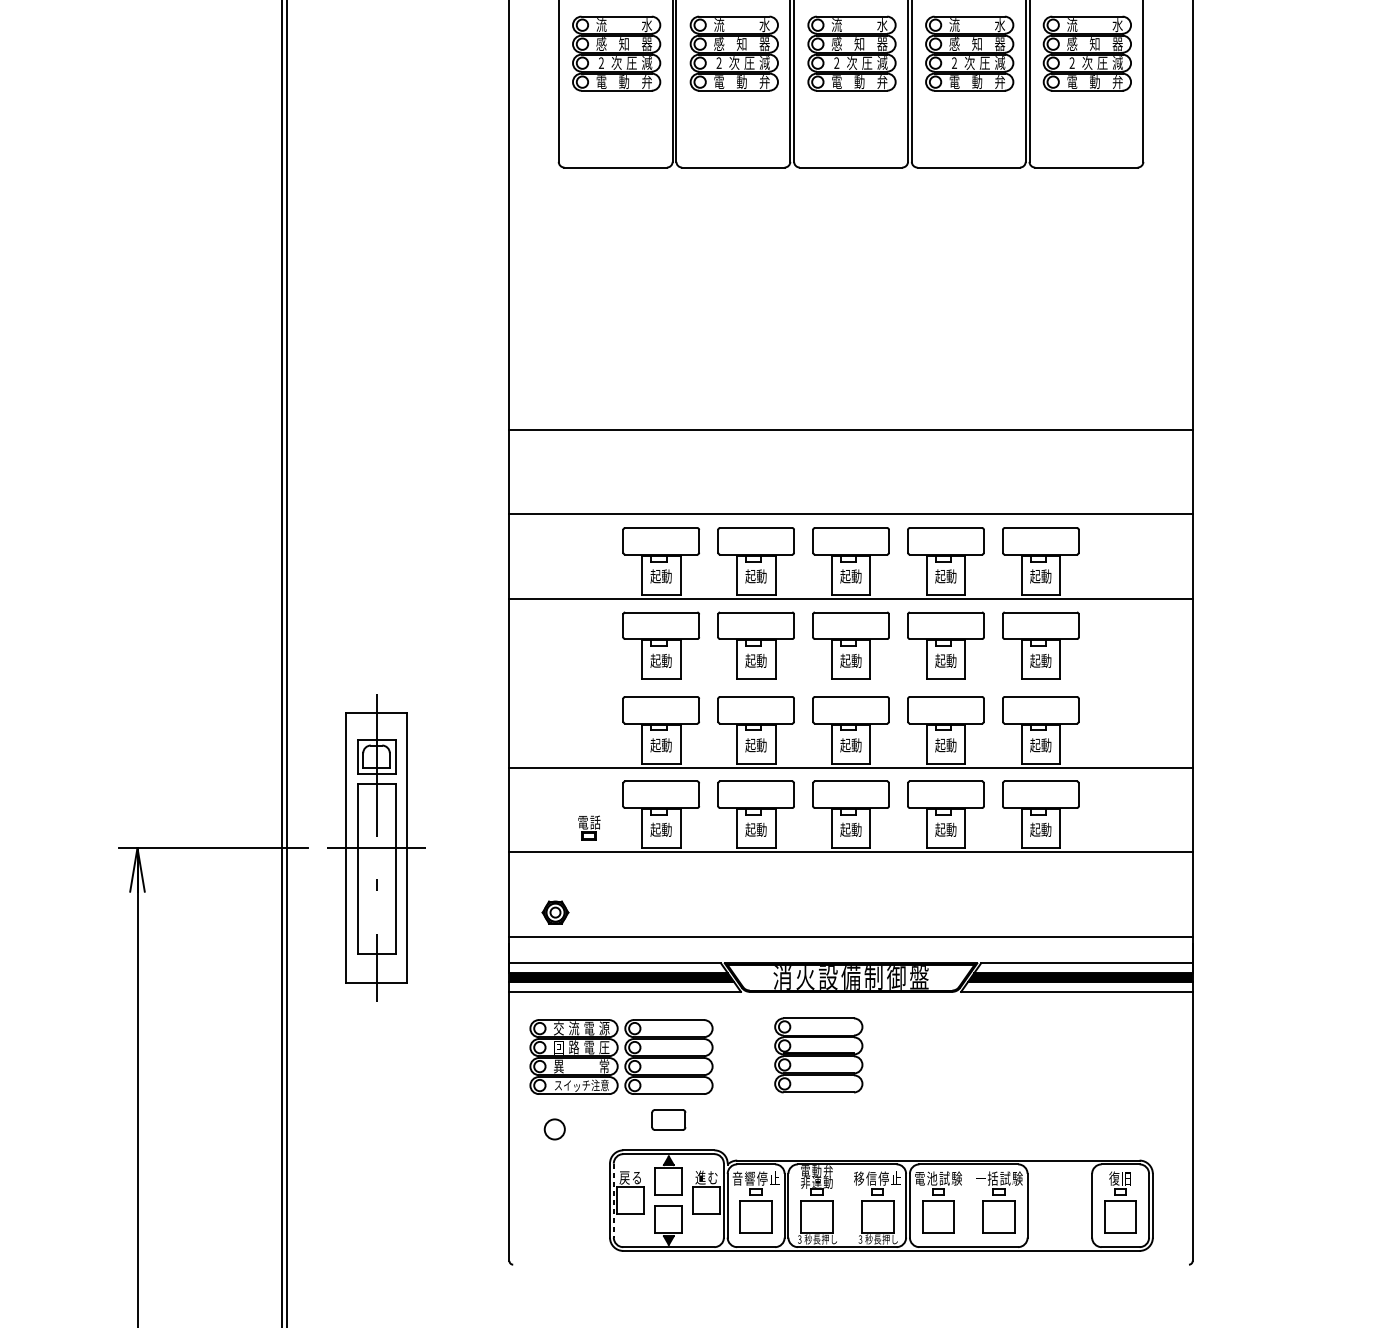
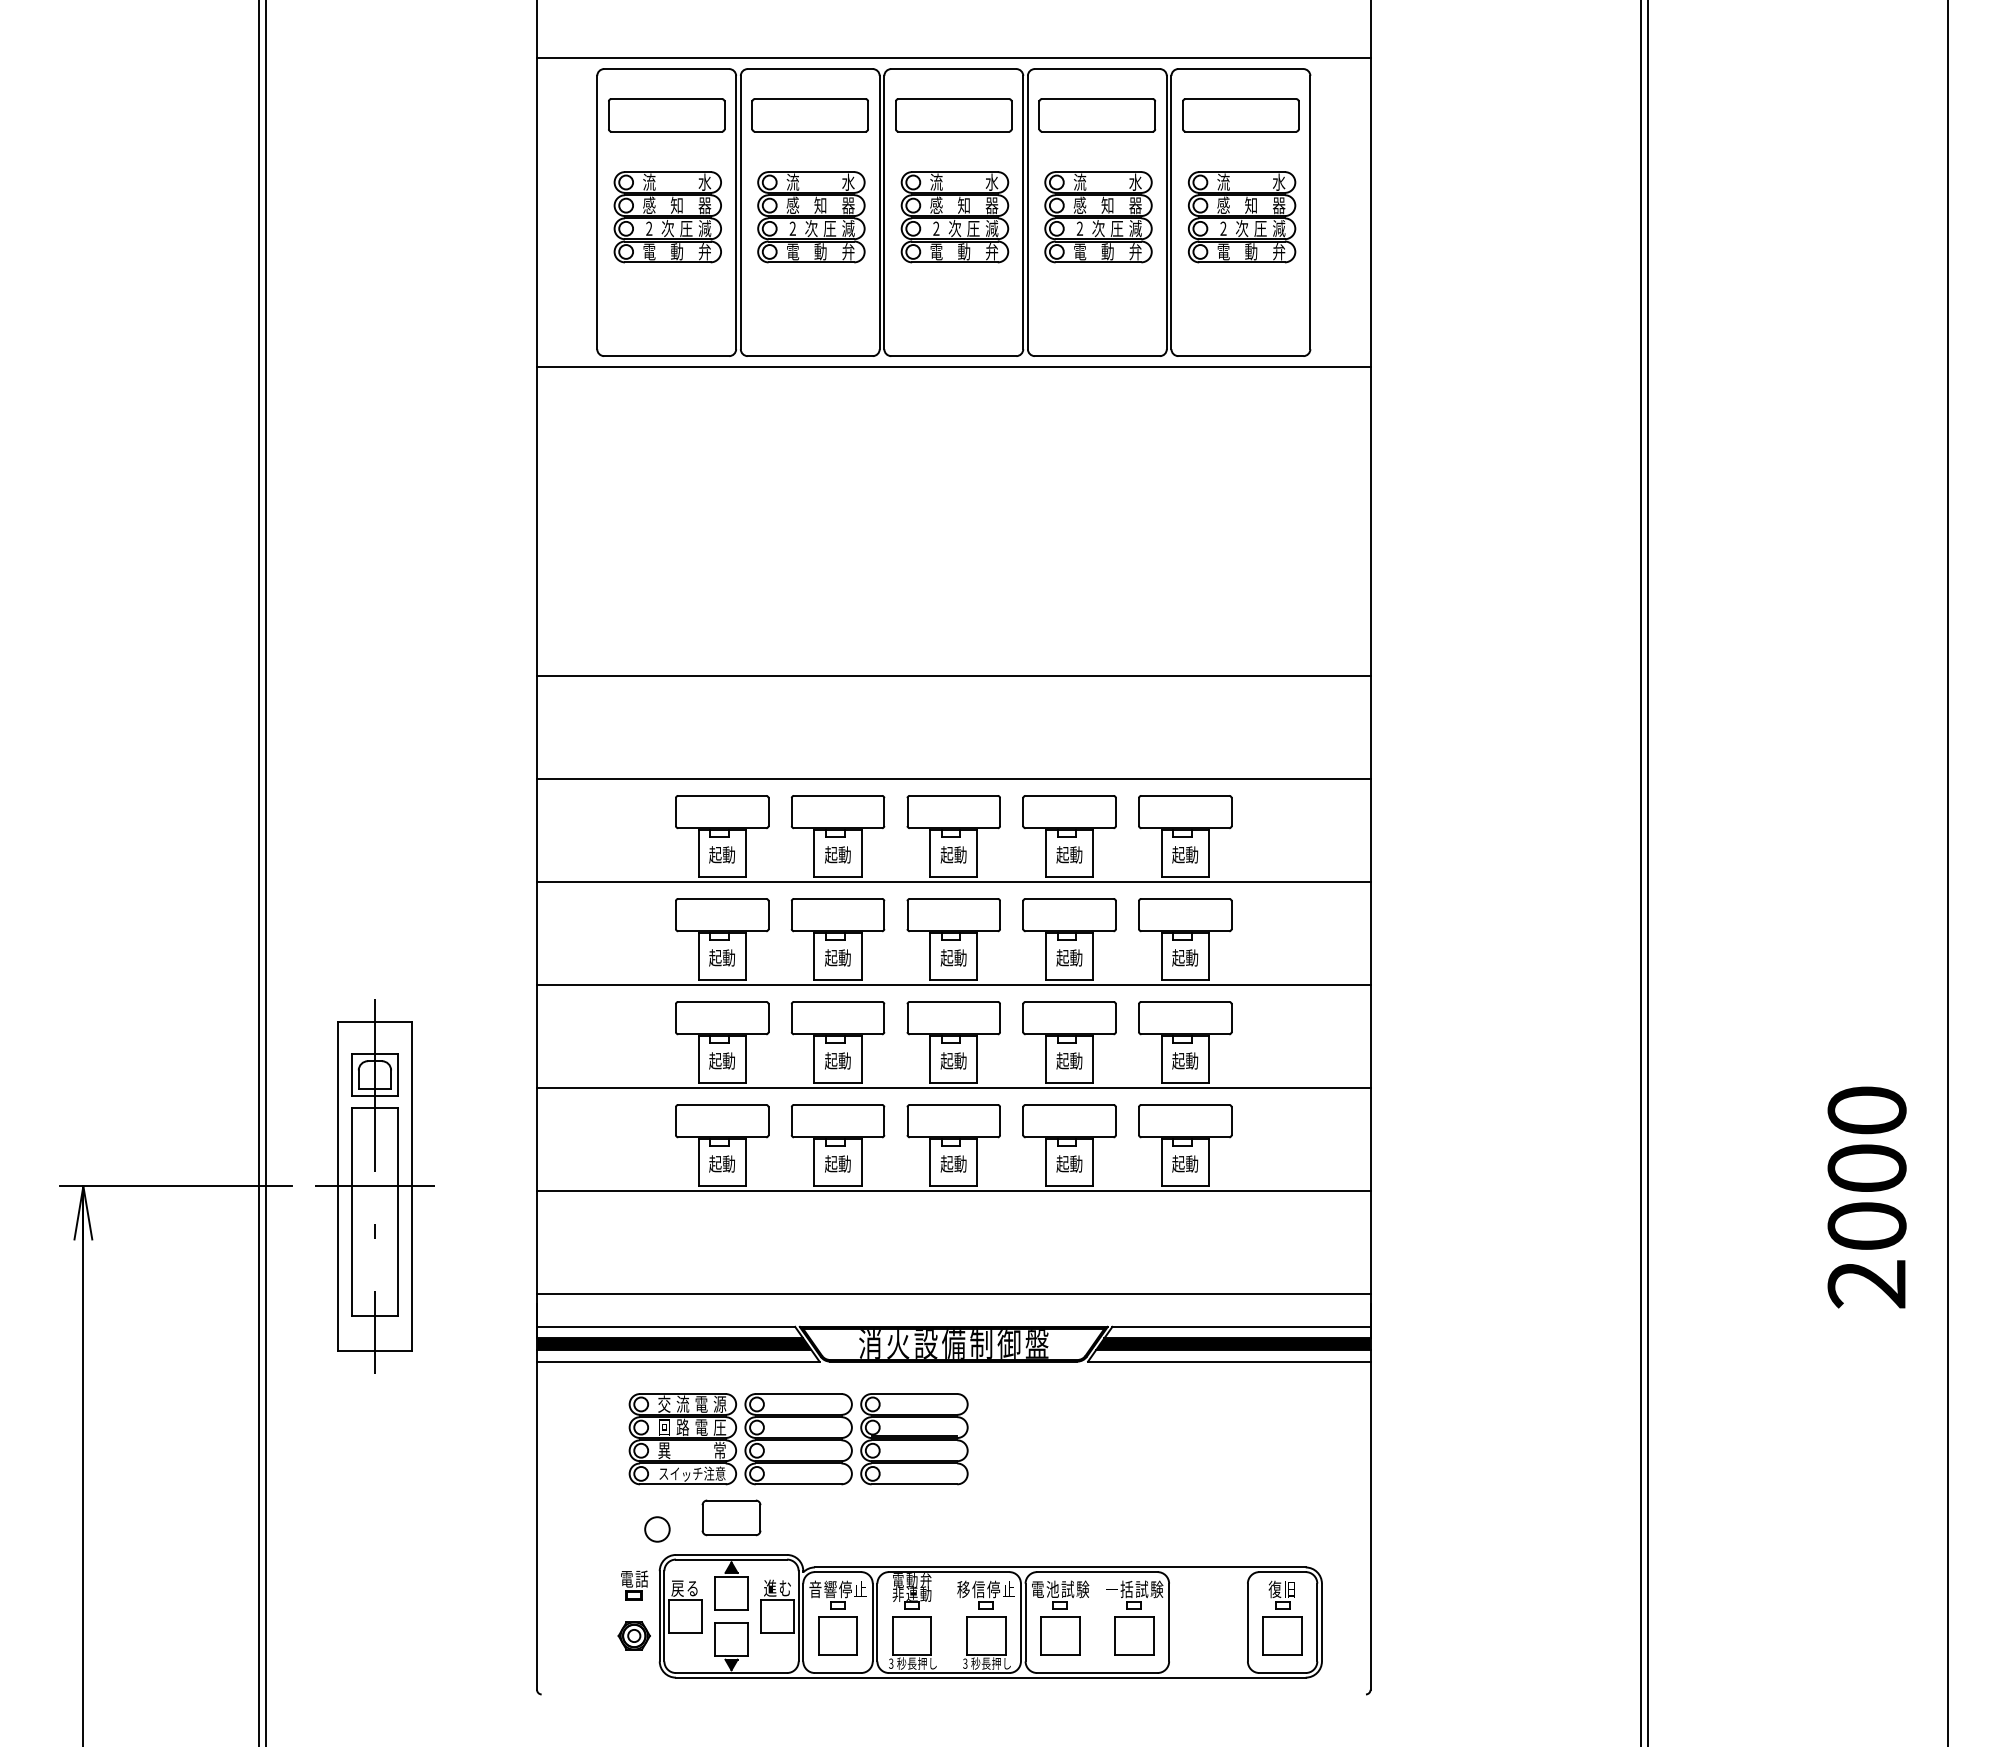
line: (850, 176) -> (953, 367), added
line: (850, 683) -> (953, 985), added
part: (589, 827) -> (634, 1585), moved
part: (554, 912) -> (633, 1635), moved
part: (617, 1061) -> (735, 1444), moved
part: (668, 1119) -> (731, 1517), size x1.43
circle: (554, 1129) -> (657, 1529), moved
line: (613, 1200) -> (664, 1616), dashed -> solid

